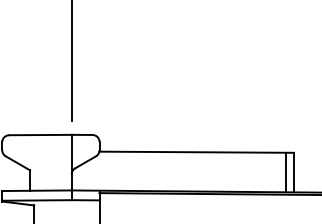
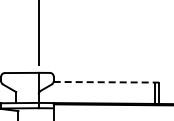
line: (197, 152) -> (106, 82), solid -> dashed

